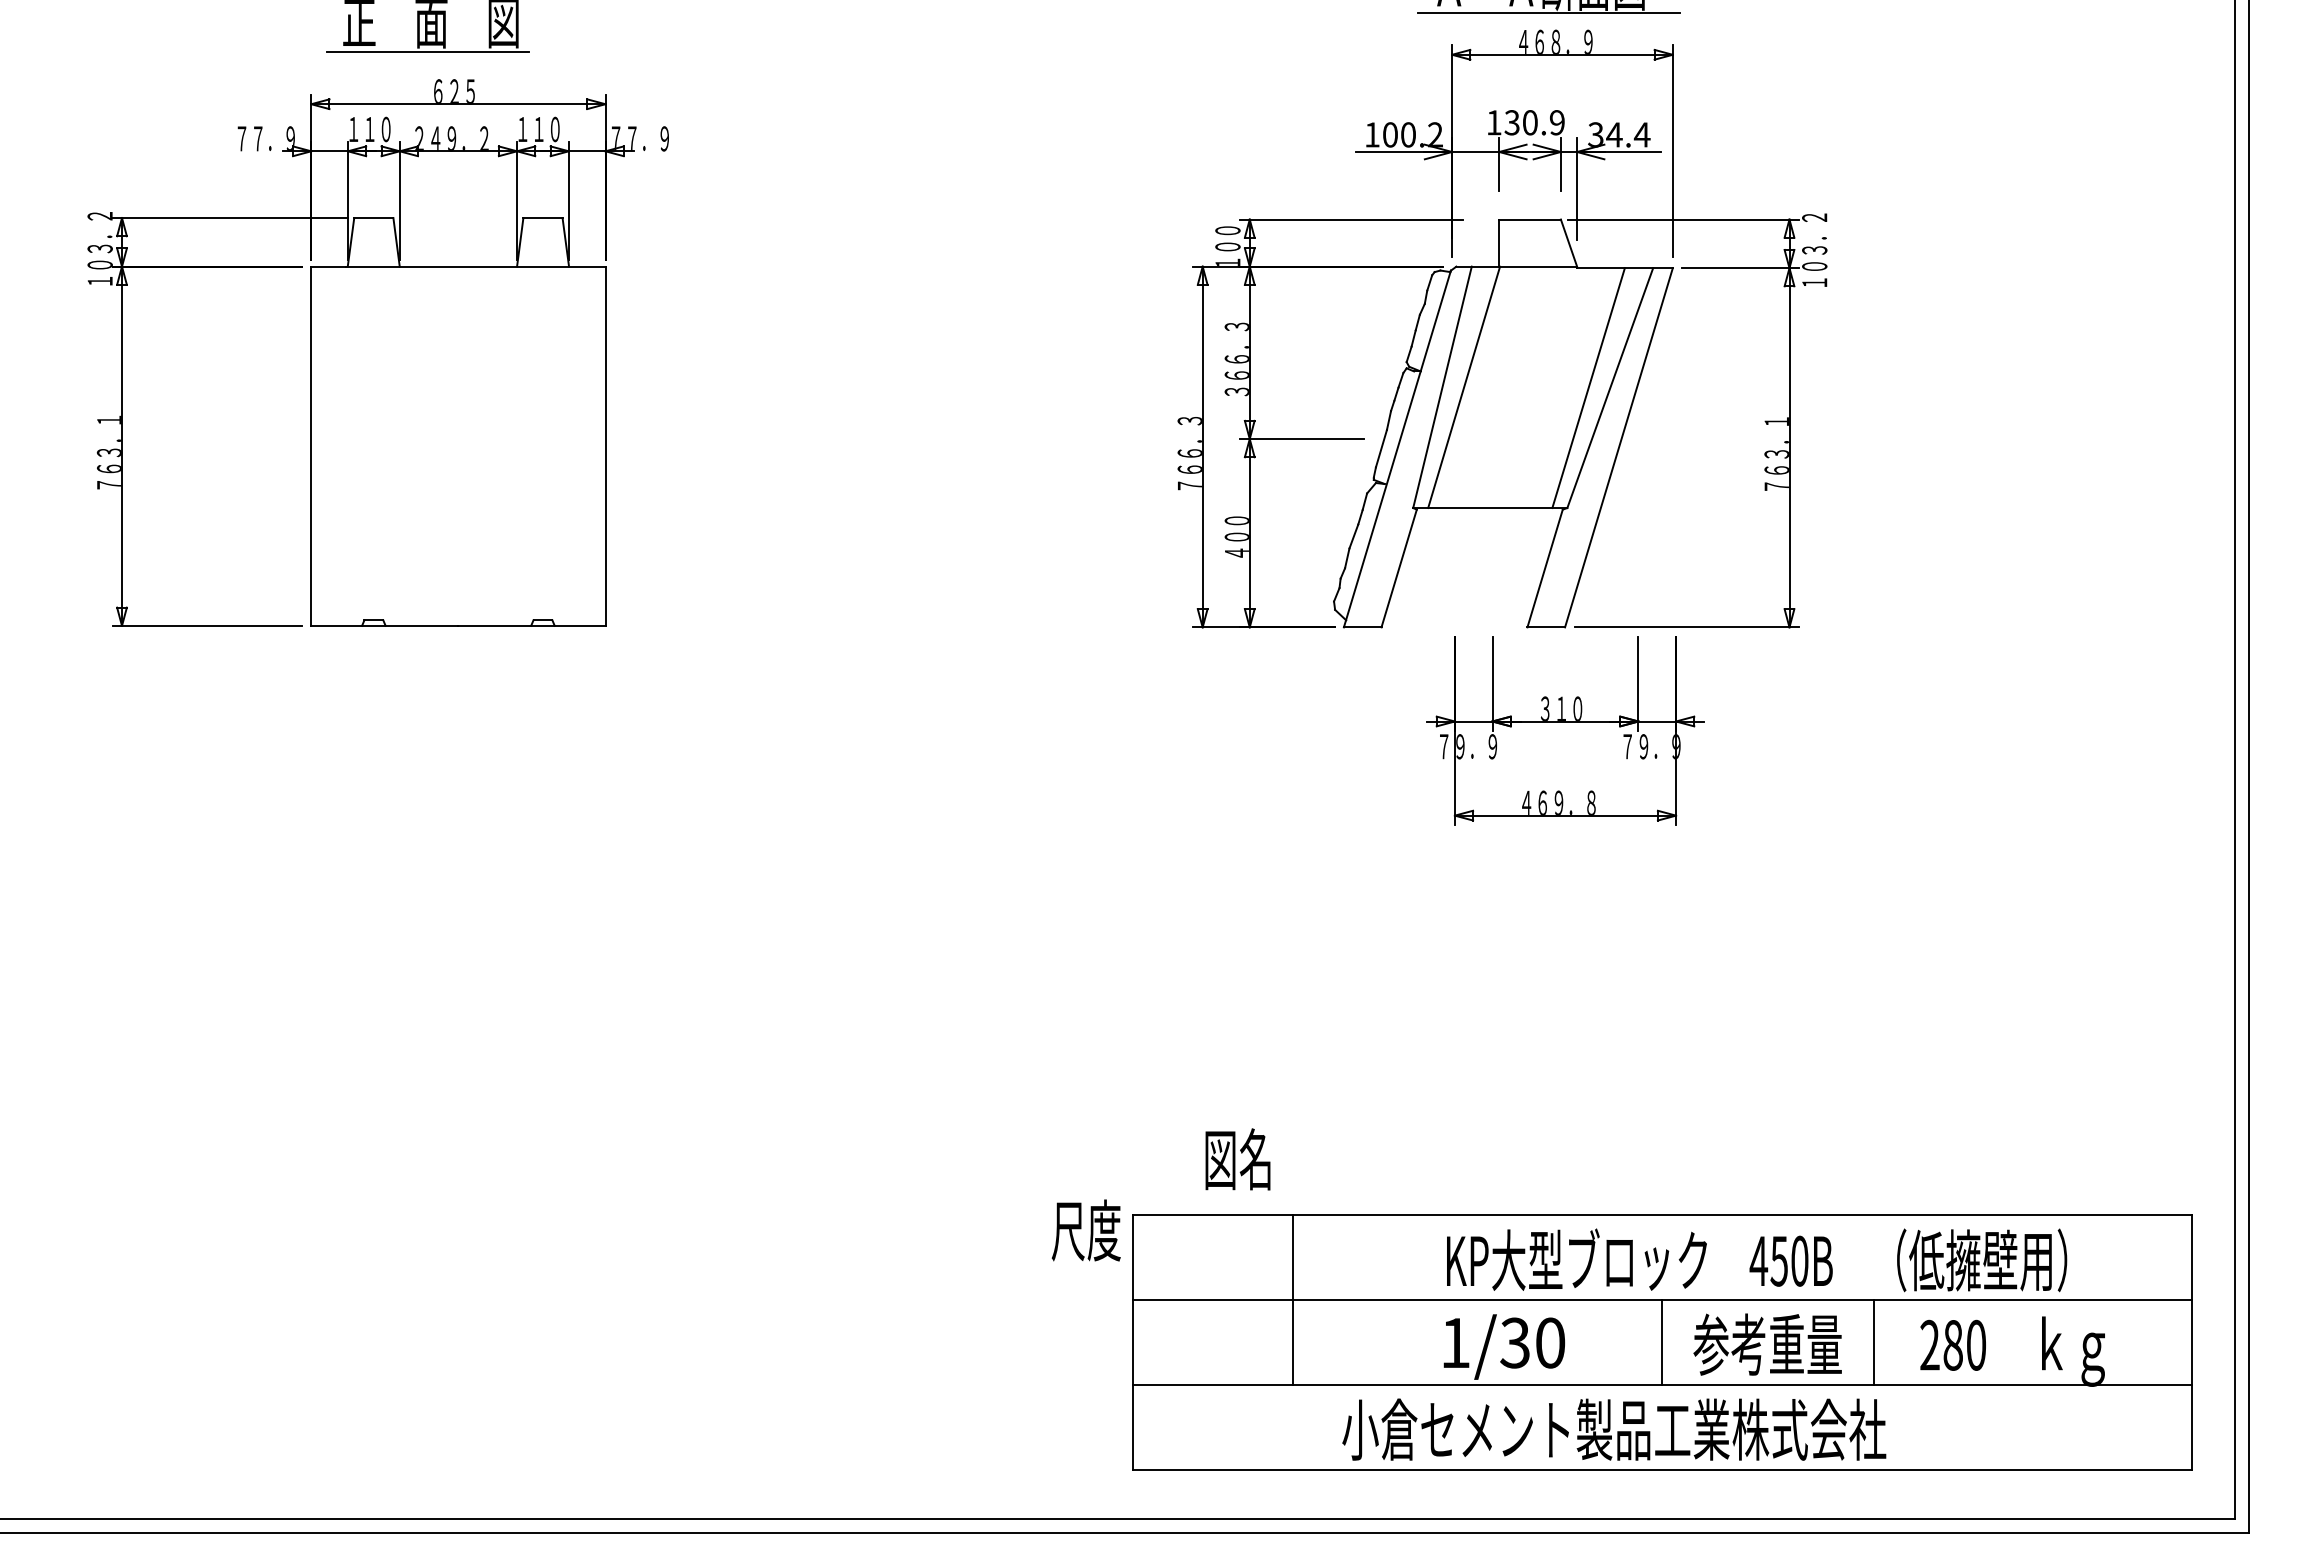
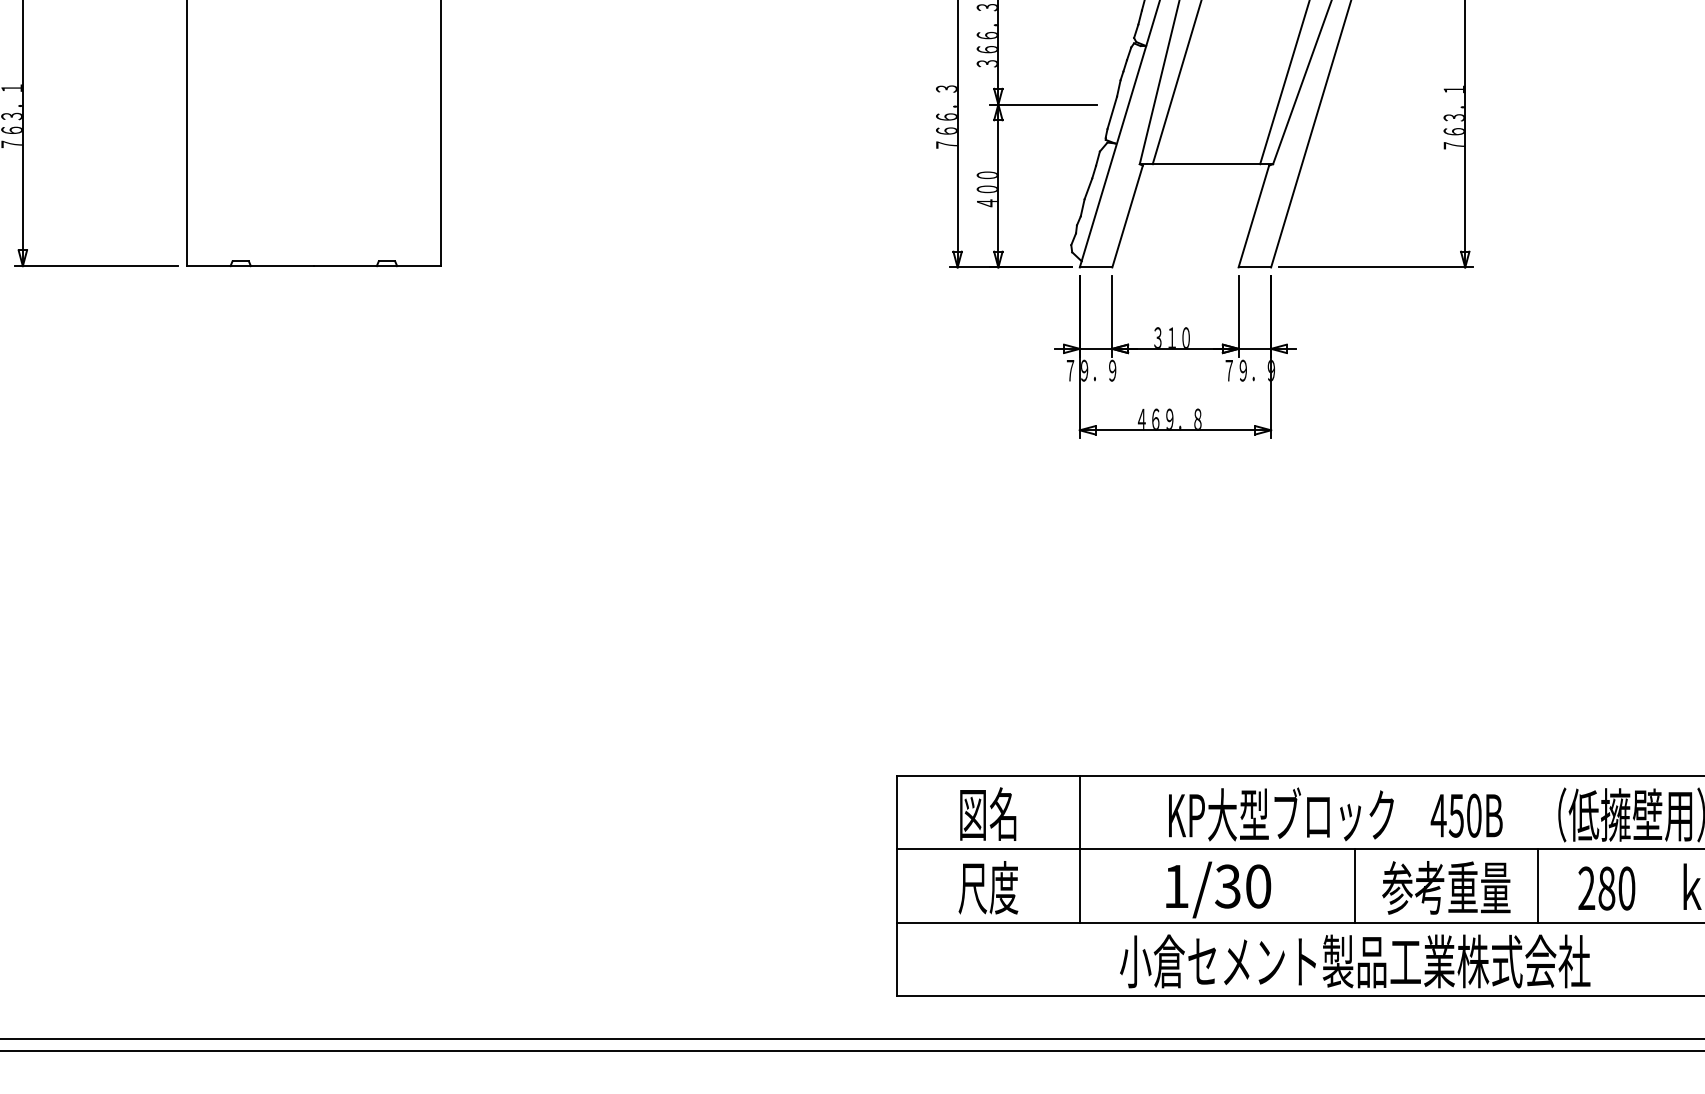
part: (1565, 730) -> (1175, 356), moved
text: (1237, 1159) -> (987, 814), moved
text: (1085, 1230) -> (987, 887), moved
line: (1293, 1299) -> (1080, 848), moved
text: (1614, 1429) -> (1355, 961), moved

